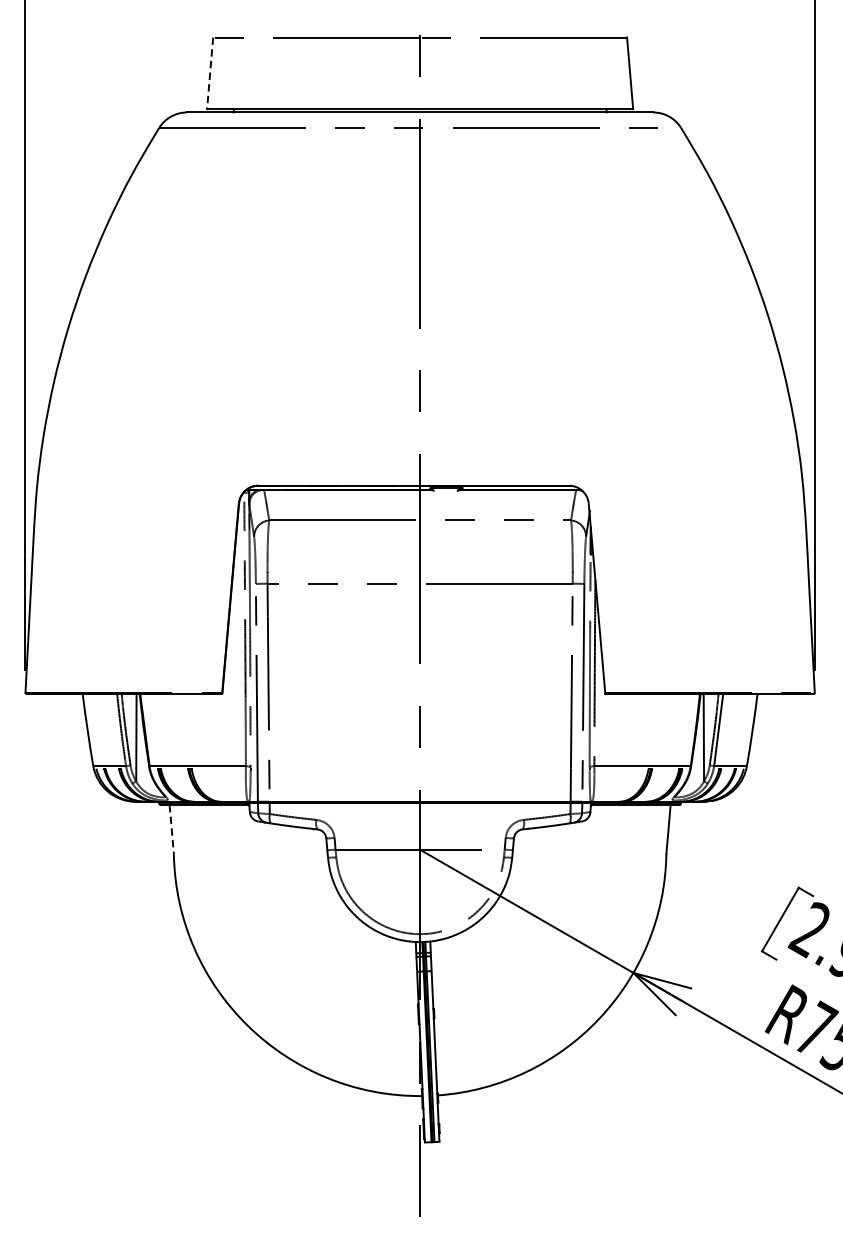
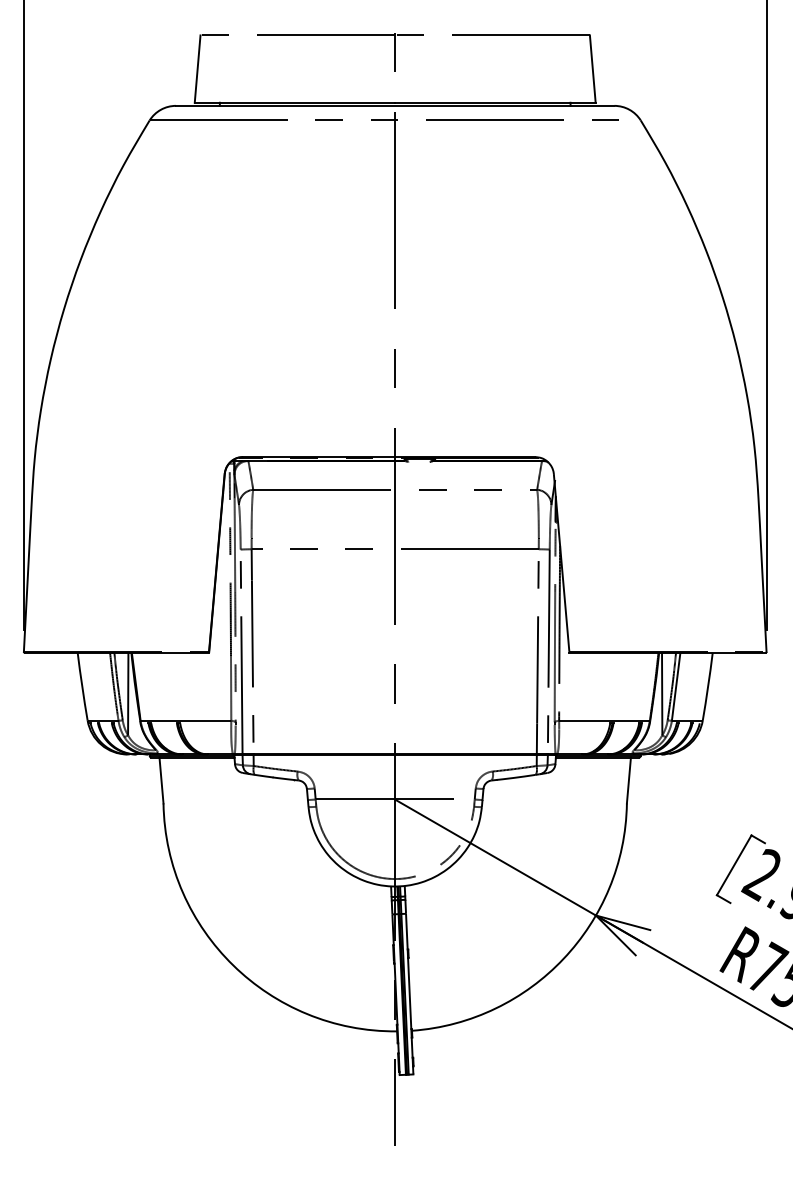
line: (210, 73) -> (197, 69), dashed -> solid
line: (171, 829) -> (161, 780), dashed -> solid

